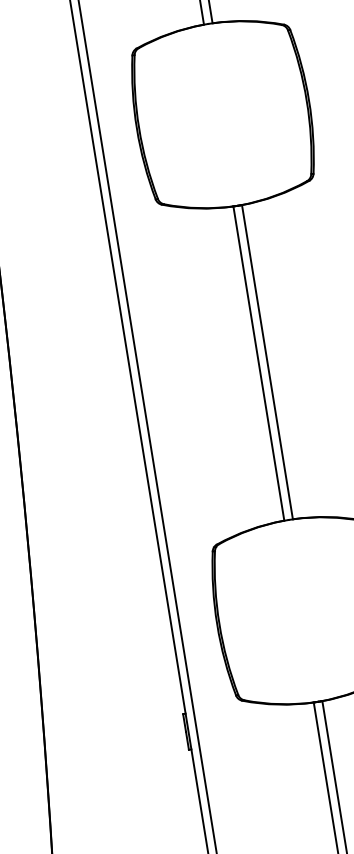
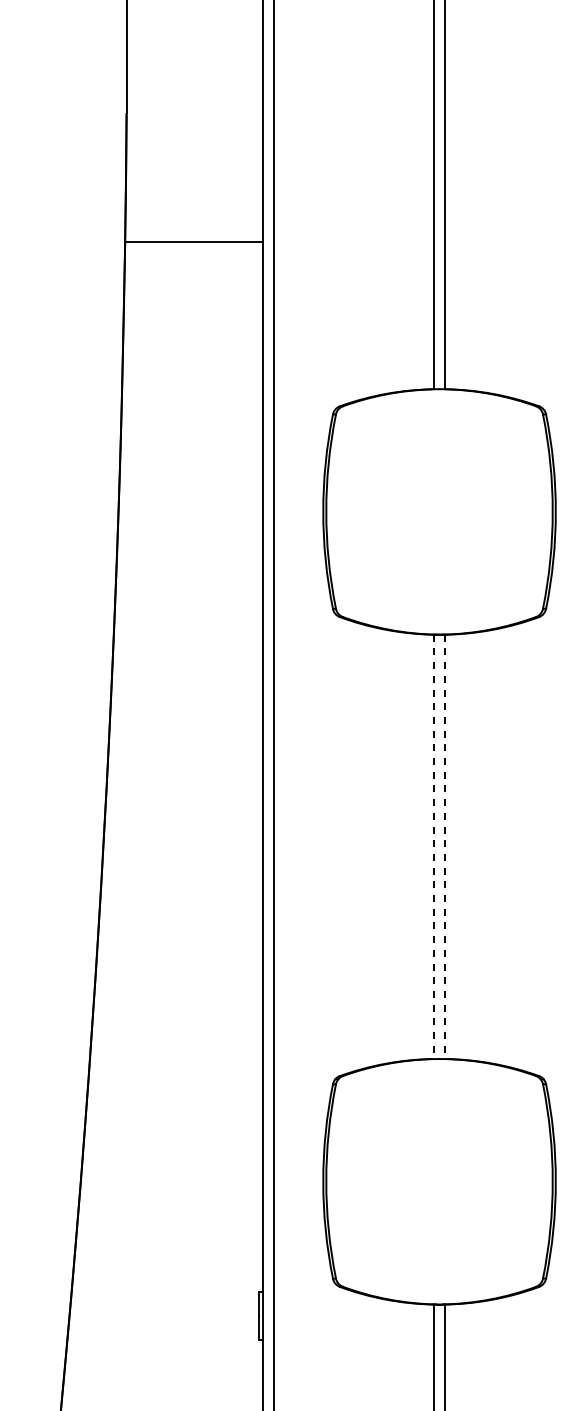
line: (267, 362) -> (445, 847), solid -> dashed
line: (258, 364) -> (433, 847), solid -> dashed

